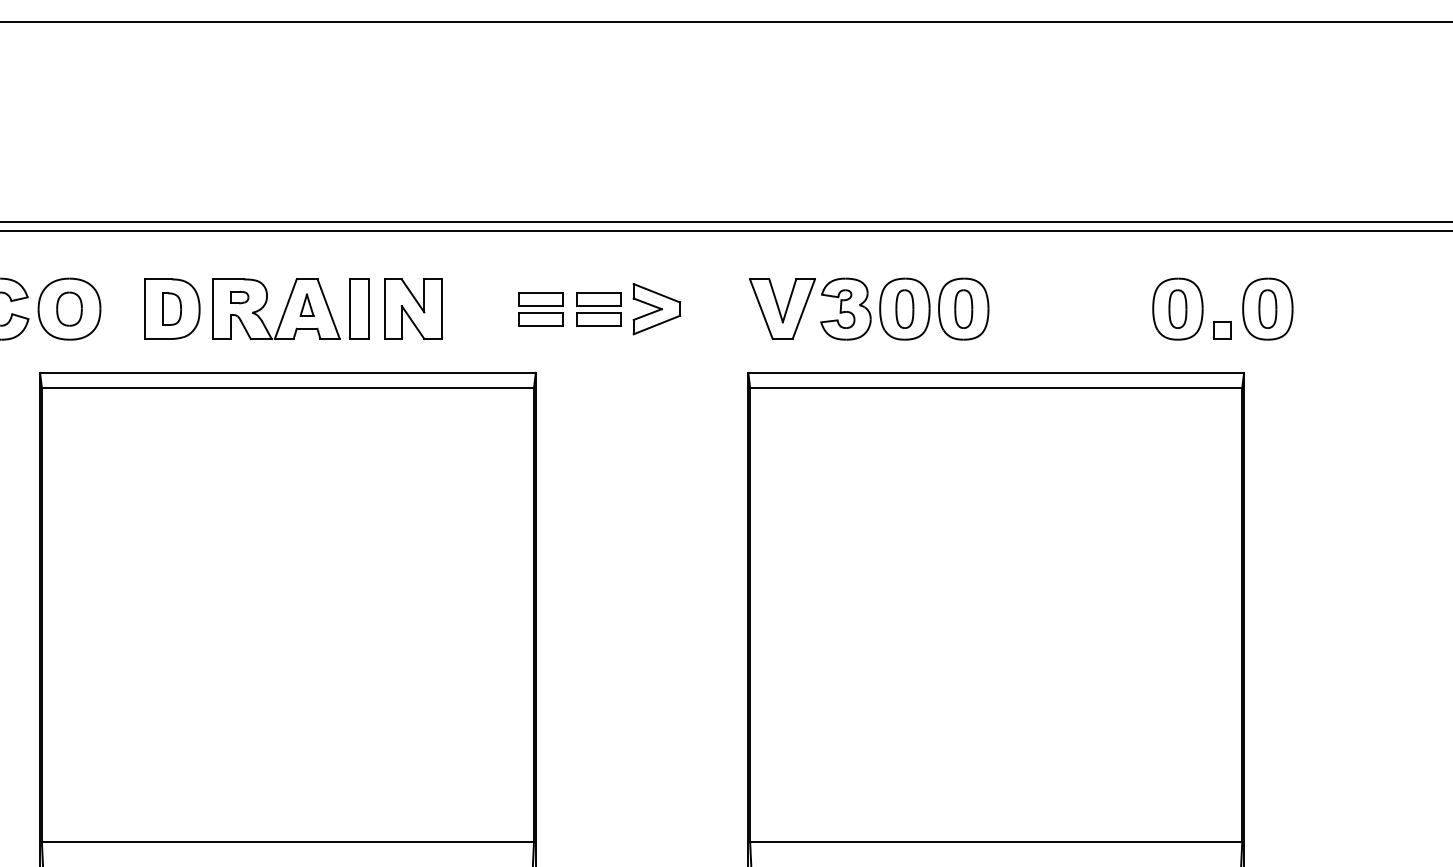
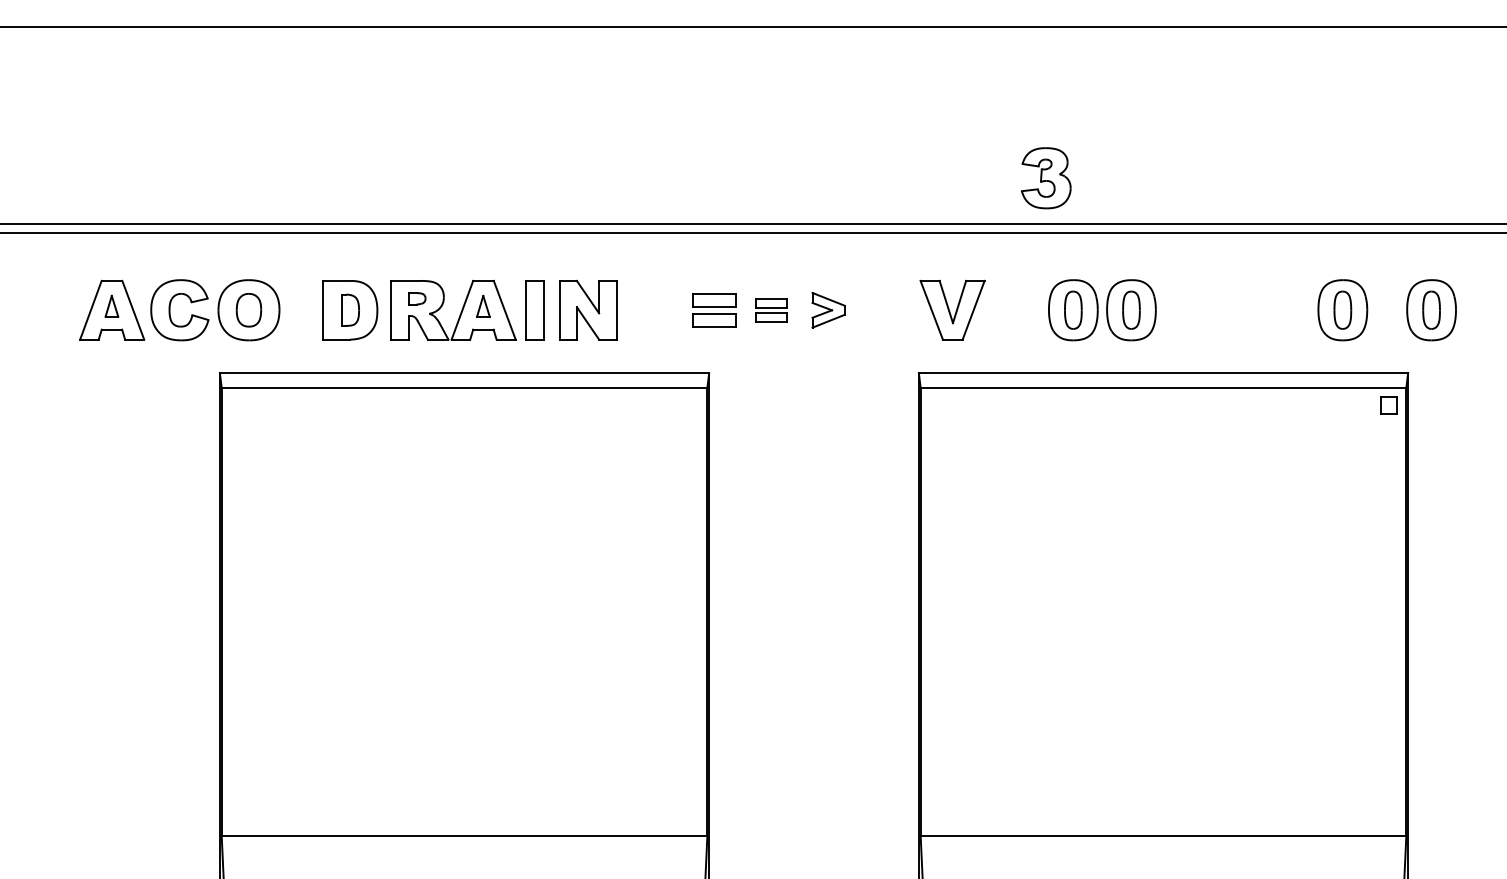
part: (598, 309) -> (771, 310), size x0.7
part: (656, 309) -> (828, 310), size x0.7
part: (846, 309) -> (1046, 178), moved
part: (1222, 330) -> (1388, 405), moved

